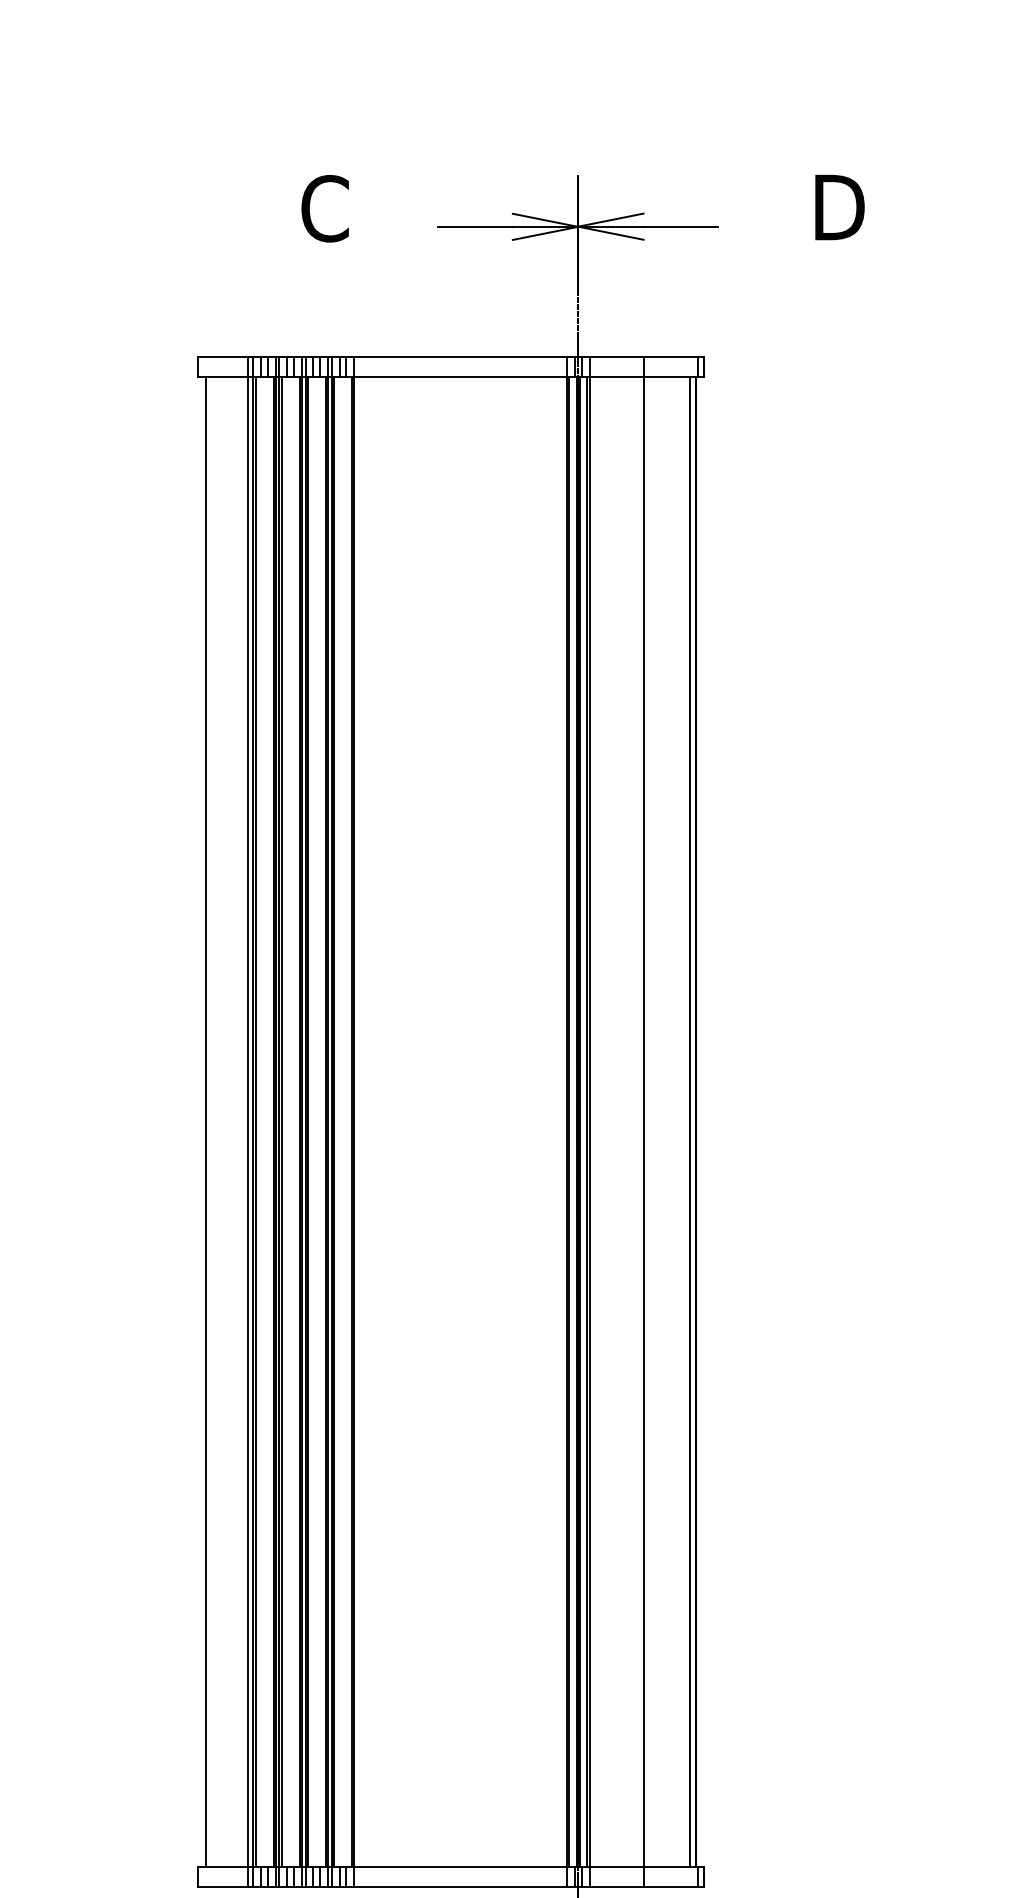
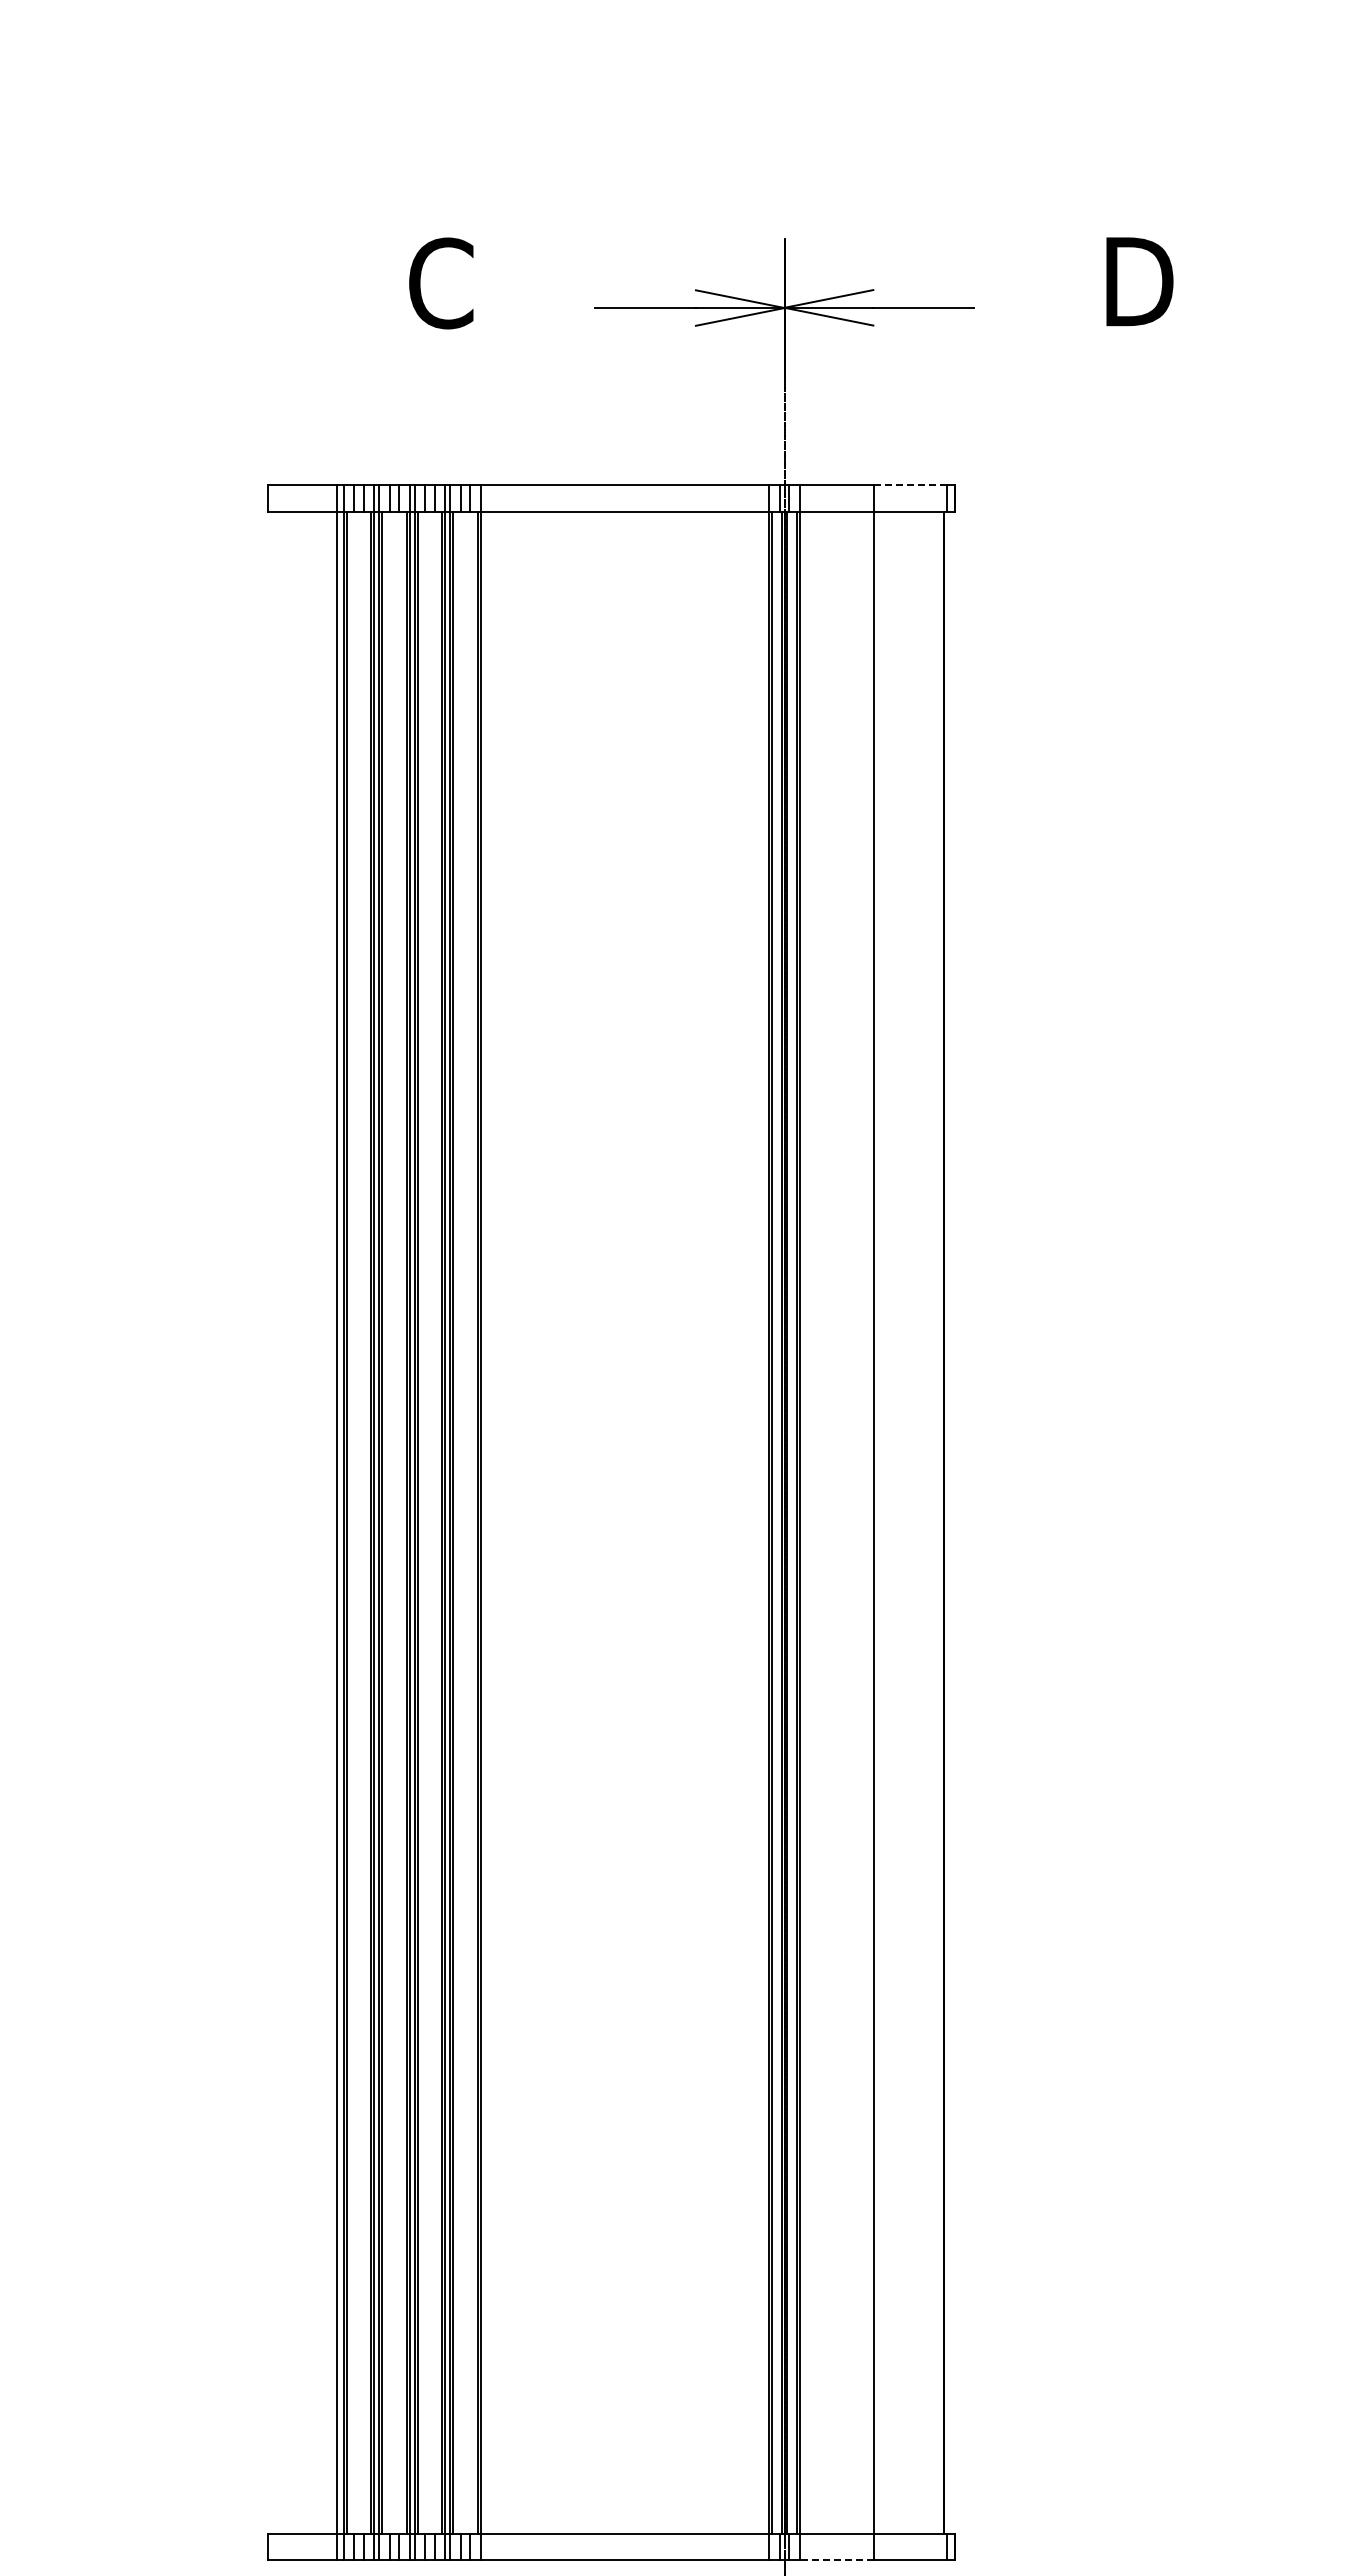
line: (670, 357) -> (909, 485), solid -> dashed
line: (205, 1121) -> (279, 1522), removed
line: (689, 1121) -> (935, 1522), removed
line: (617, 1886) -> (837, 2560), solid -> dashed

